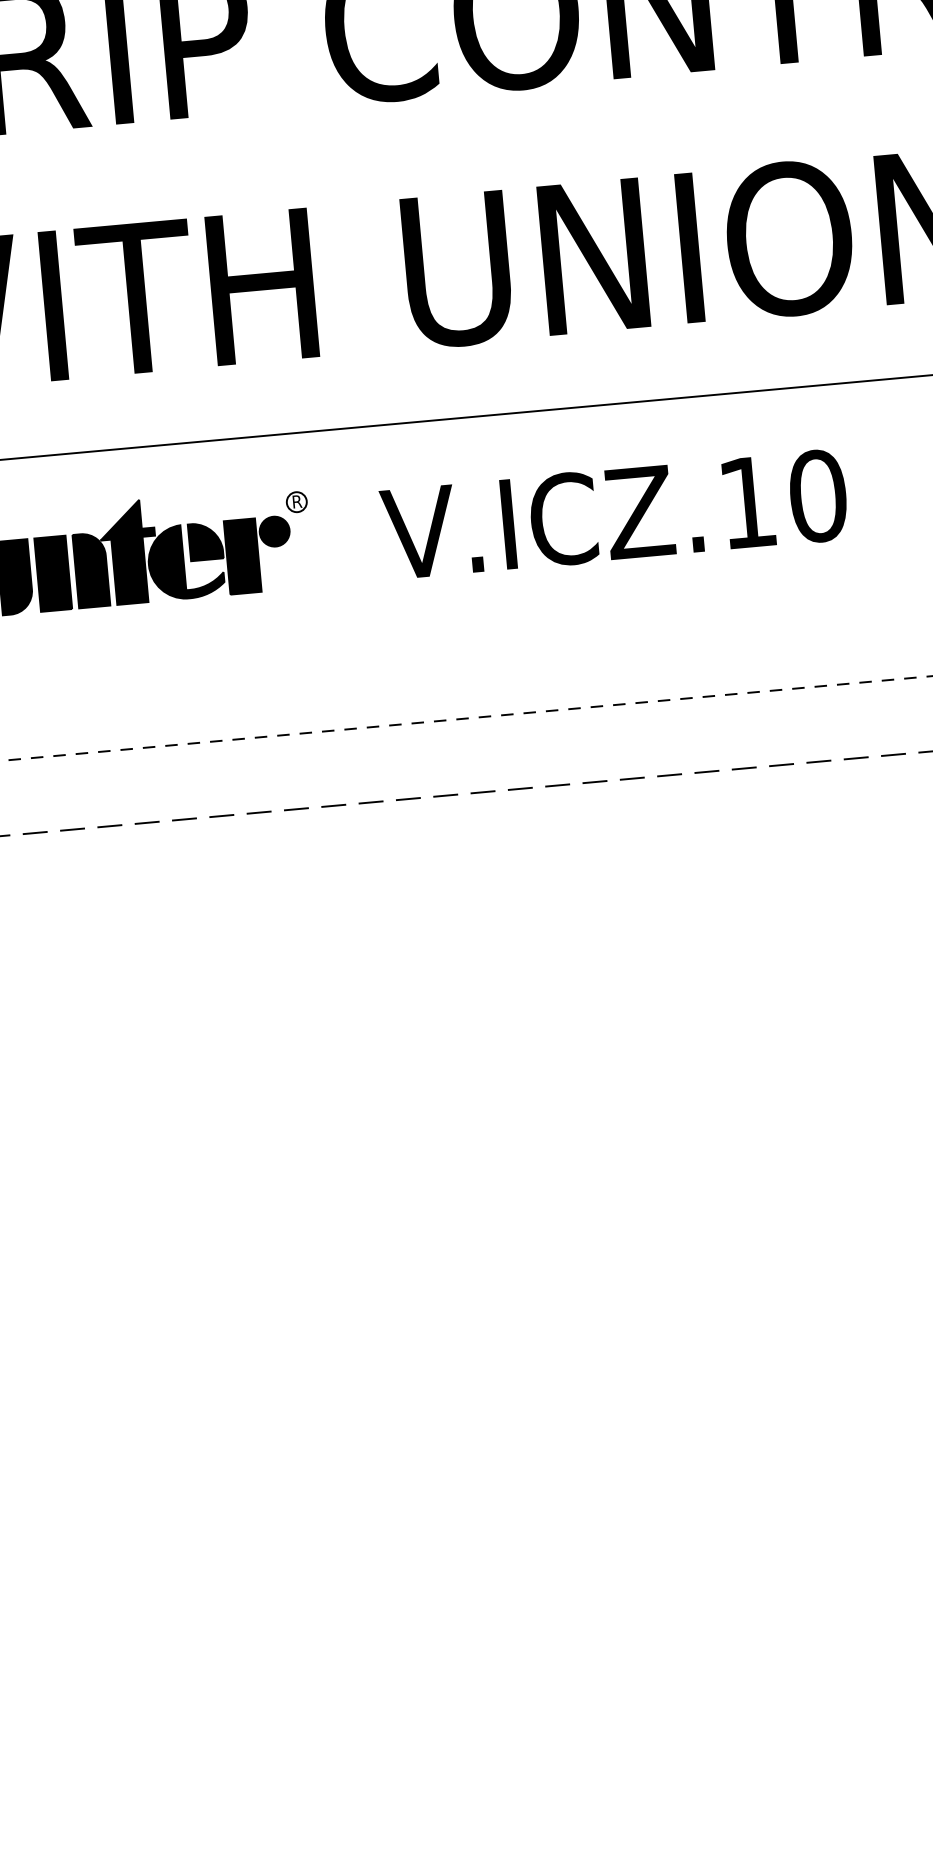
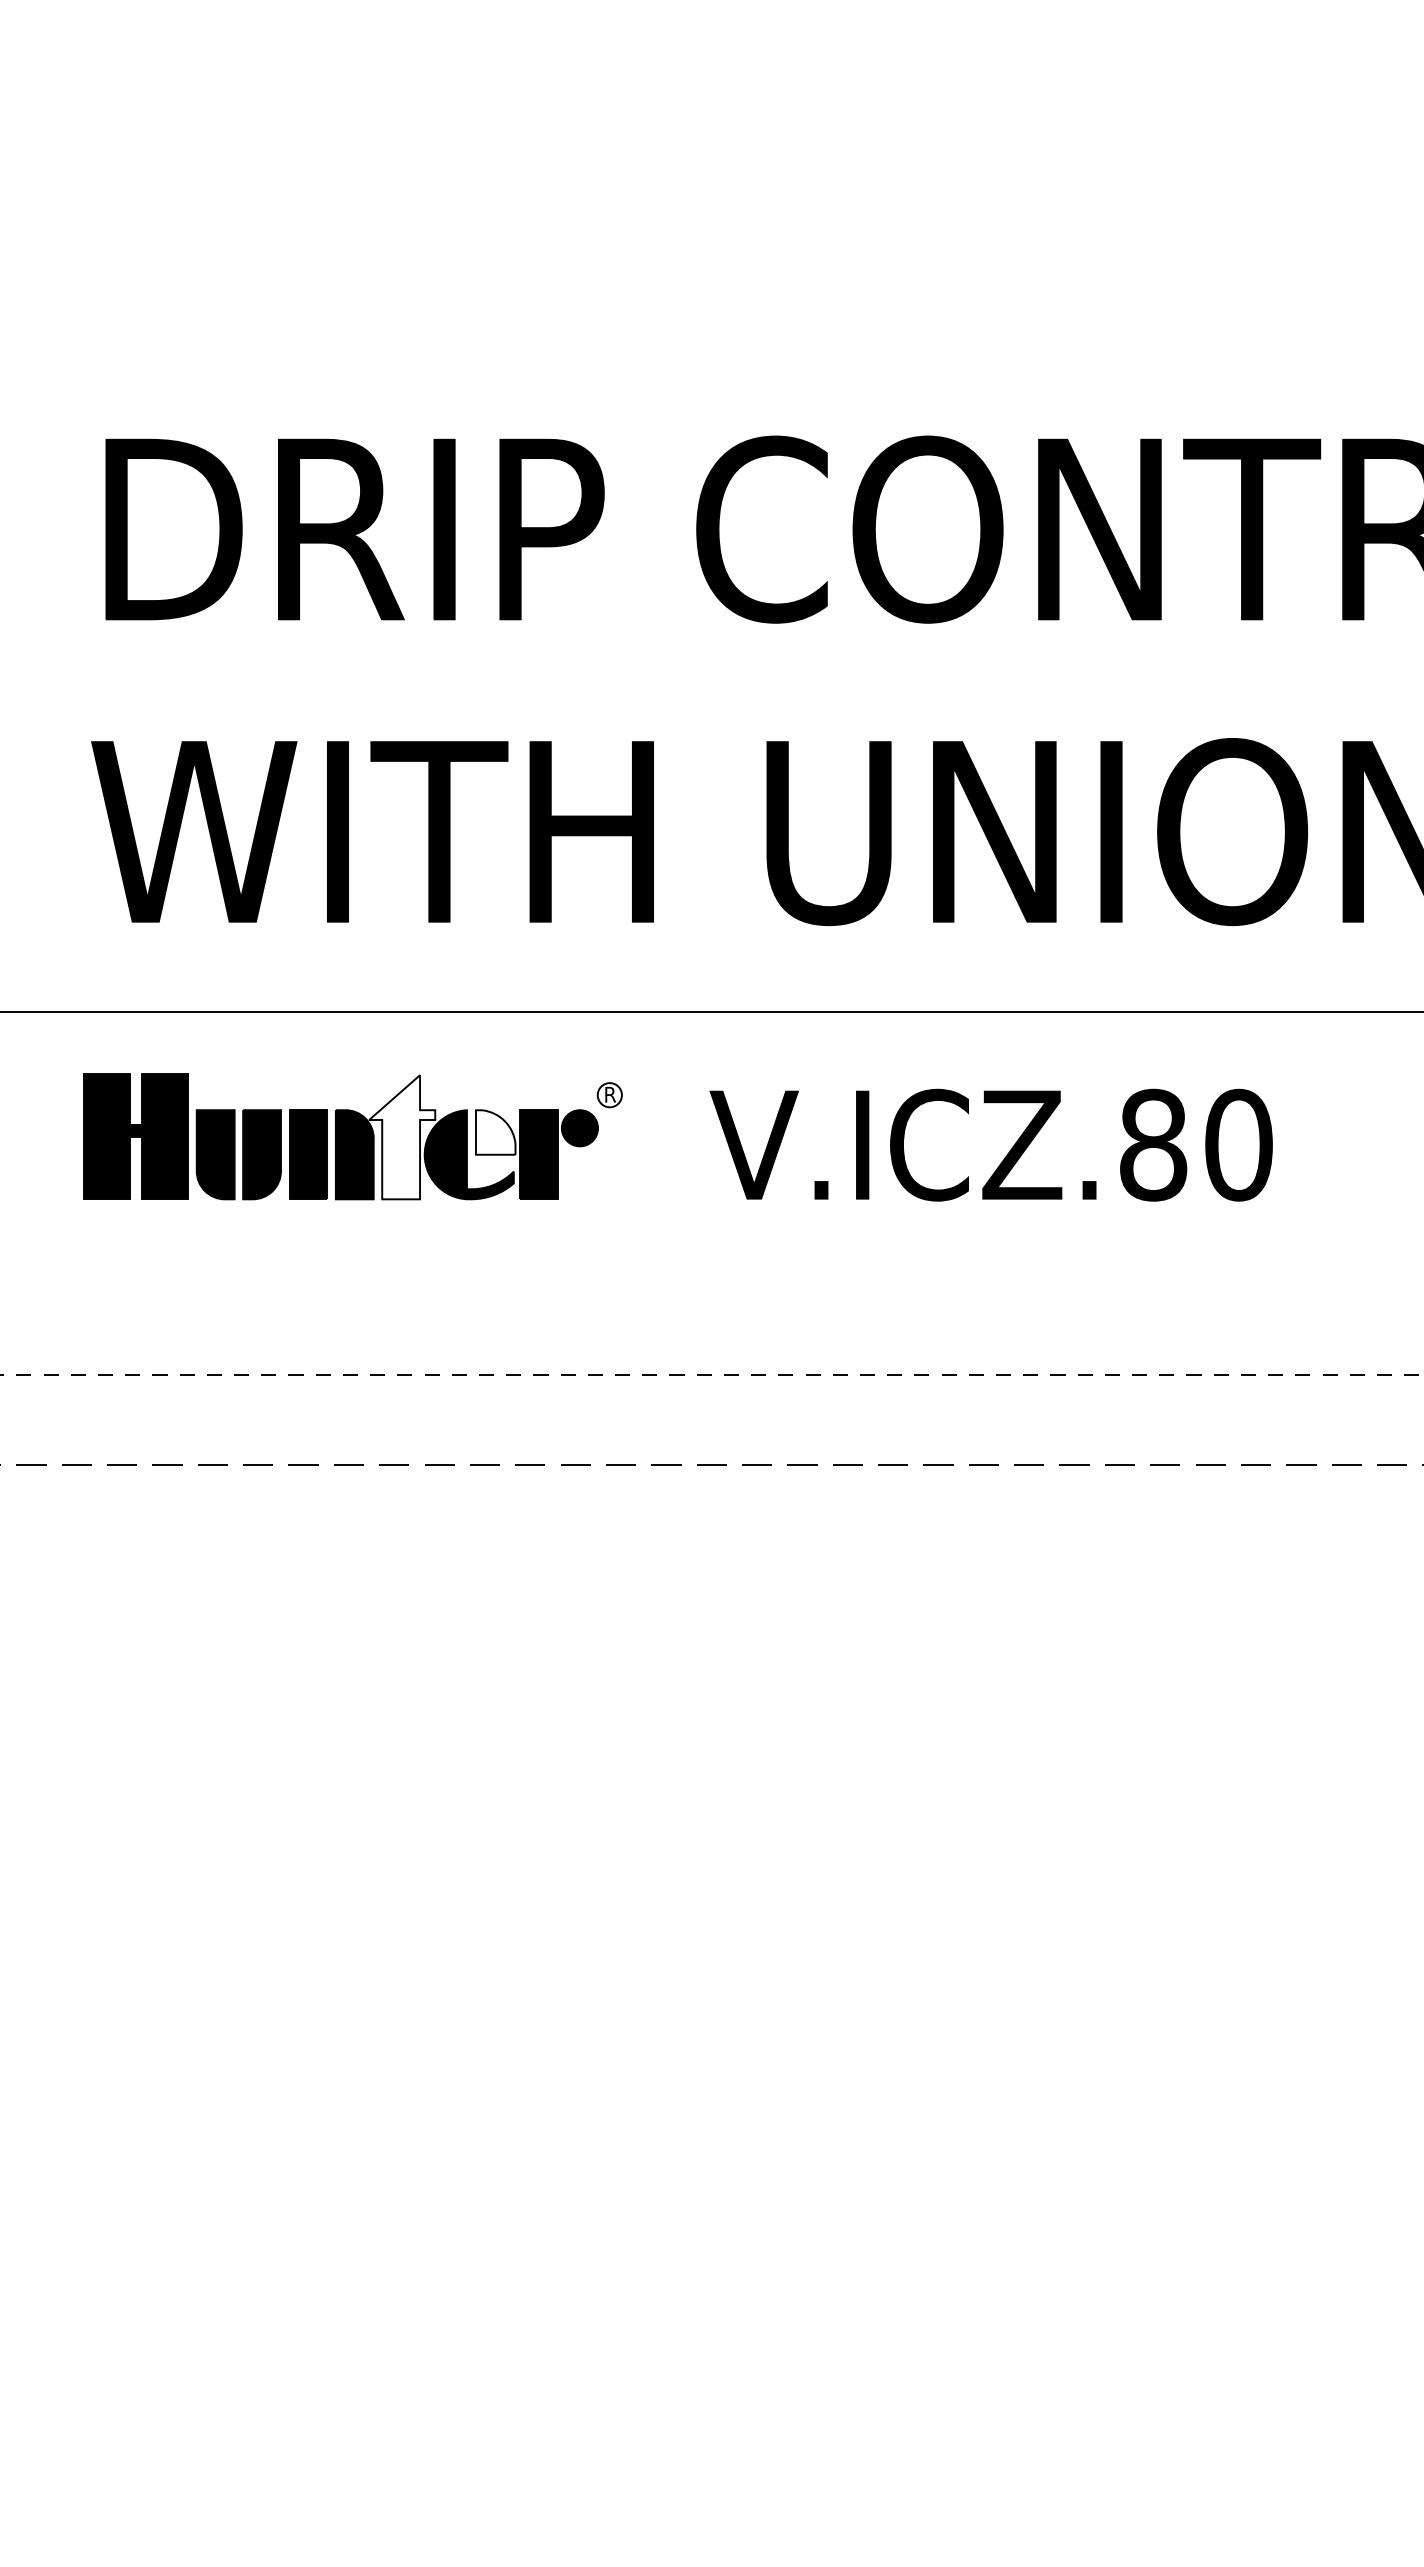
text: (747, 502) -> (1153, 1144), V.ICZ.10 -> V.ICZ.80
fill: (205, 541) -> (495, 1132), removed
fill: (129, 552) -> (402, 1137), removed

